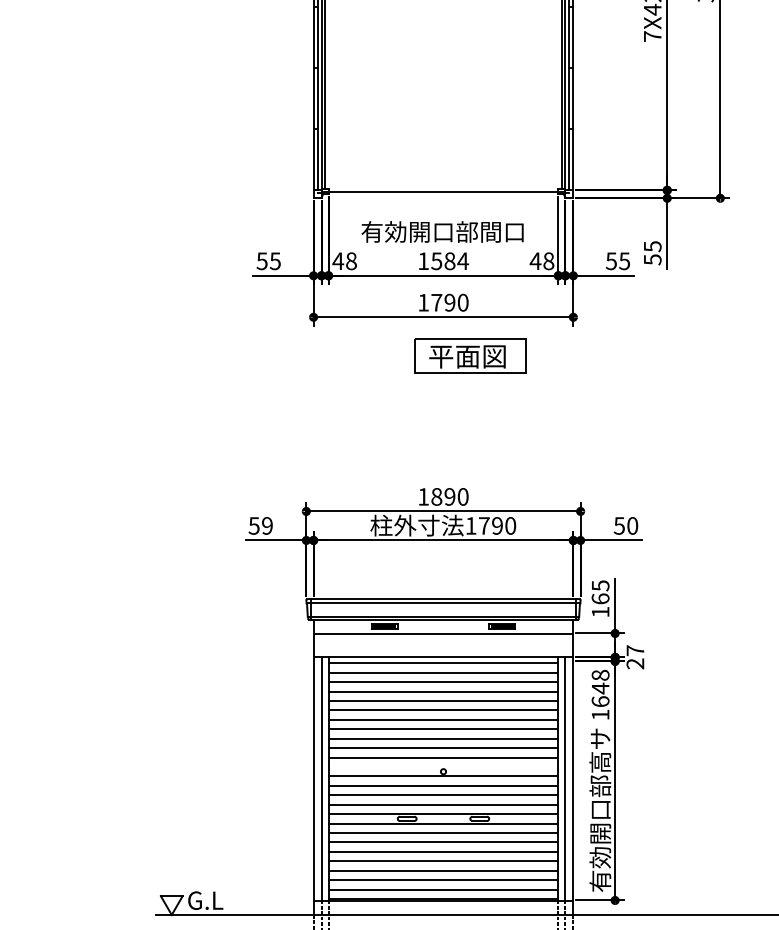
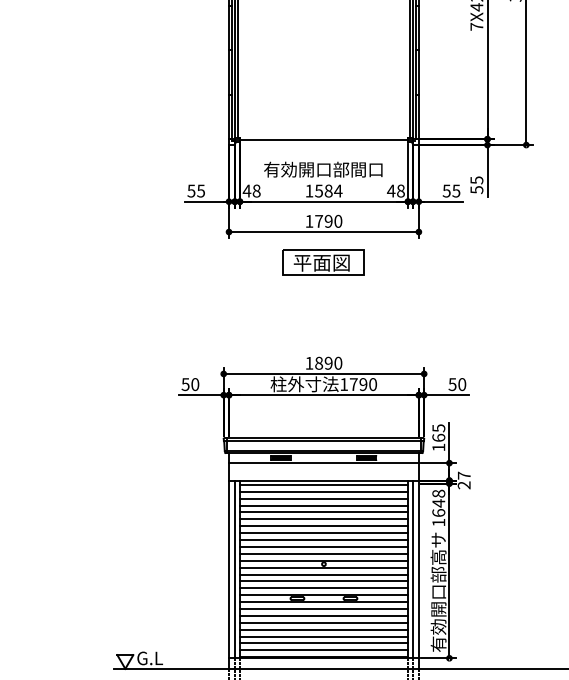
part: (470, 355) -> (323, 262), moved
text: (267, 525) -> (195, 384), 59 -> 50
line: (443, 767) -> (323, 561), added

